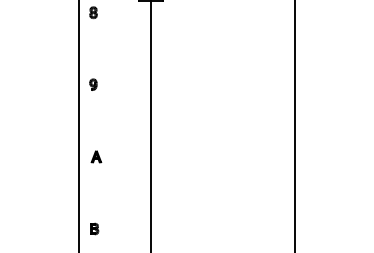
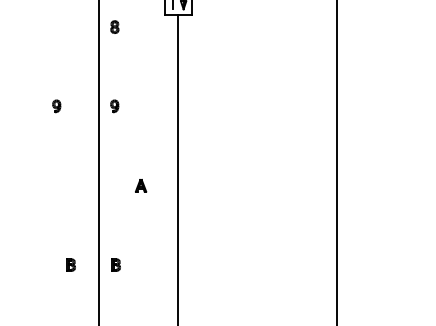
part: (40, 84) -> (56, 106), added
part: (96, 156) -> (141, 185), moved
part: (53, 228) -> (70, 264), added

